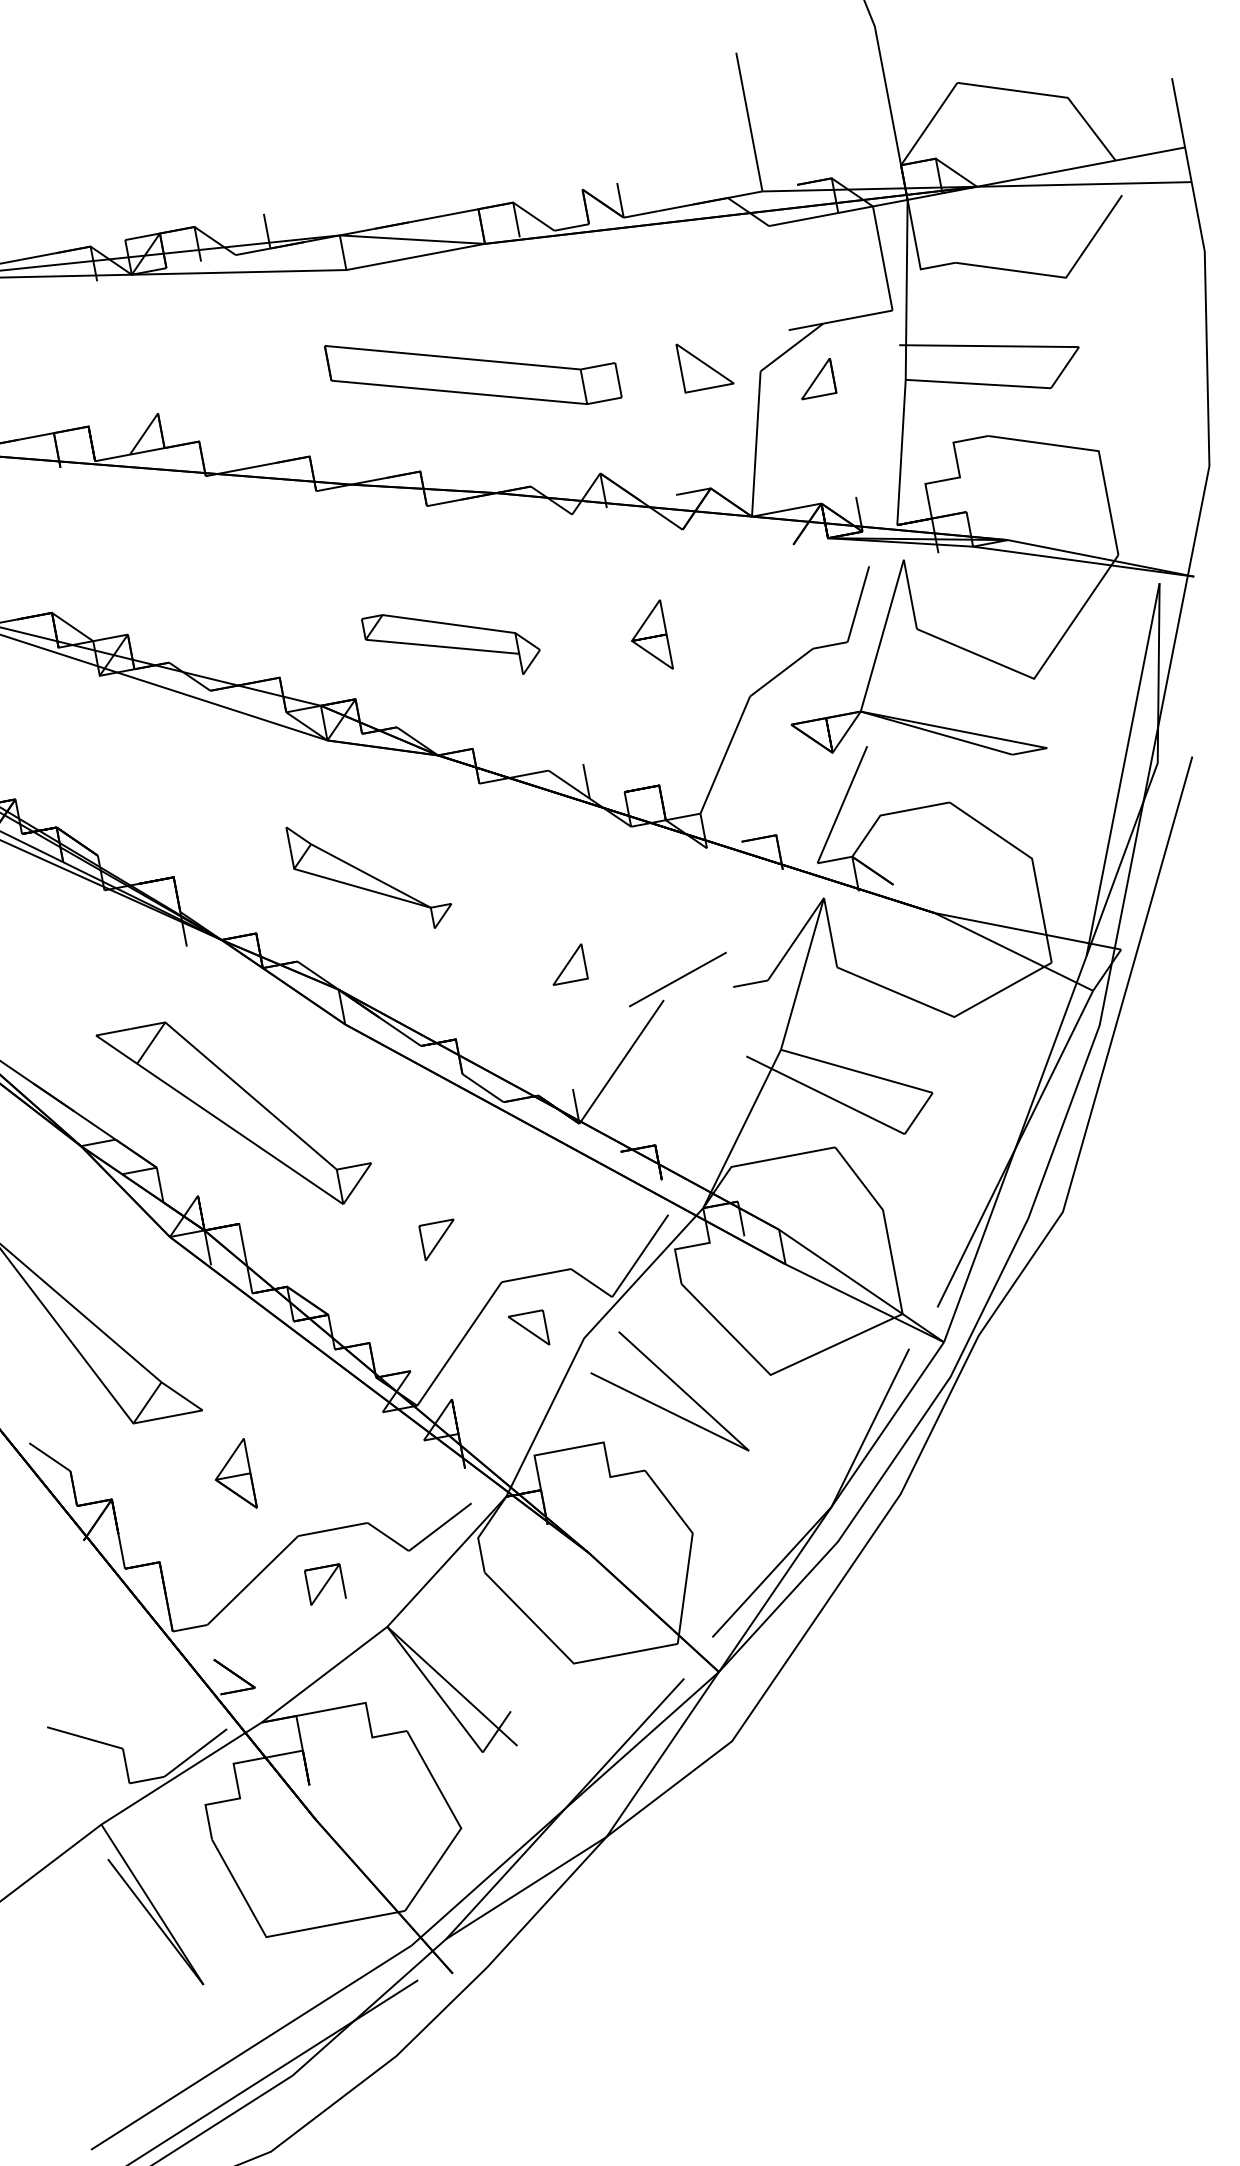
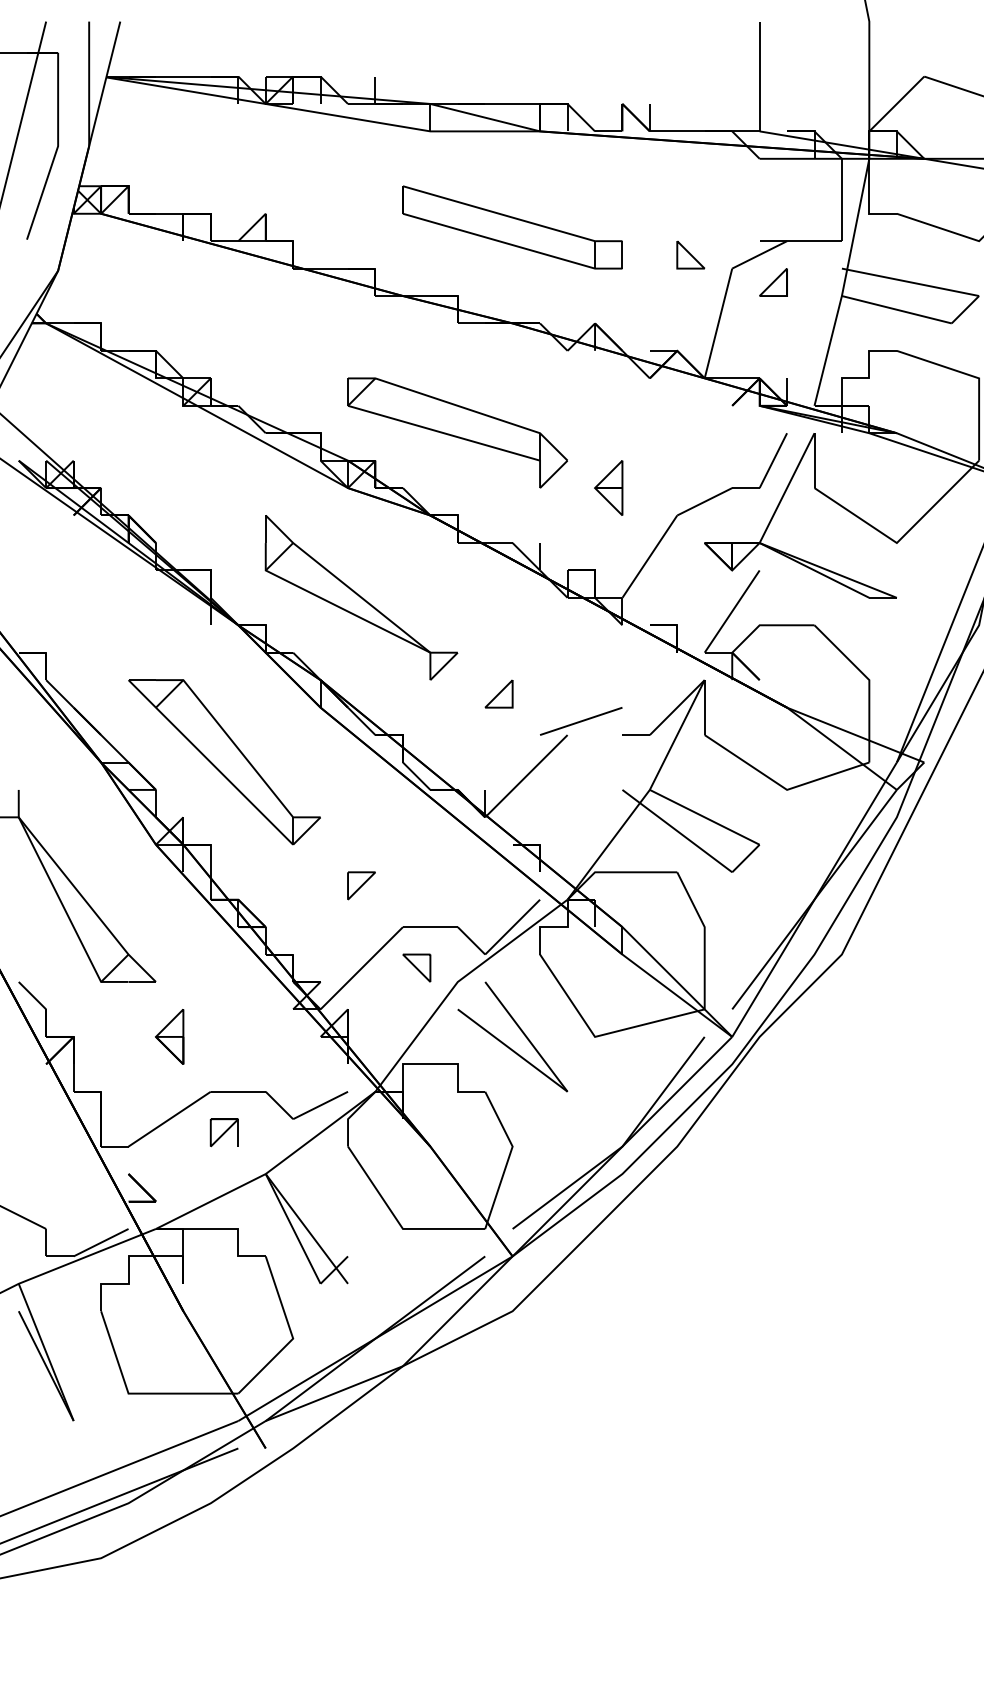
part: (704, 363) -> (690, 254), size x0.71
part: (648, 637) -> (608, 487), moved
part: (452, 644) -> (457, 432), size x1.67
part: (370, 875) -> (361, 597), size x1.67

